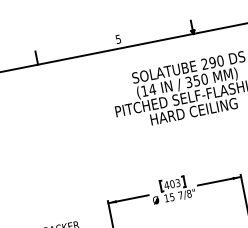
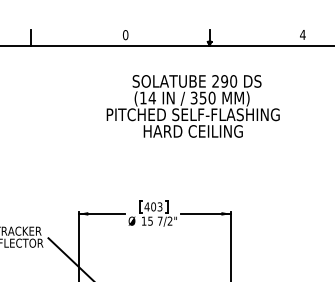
text: (118, 39) -> (125, 35), 5 -> 0
text: (188, 193) -> (169, 220), 7/8" -> 7/2"

